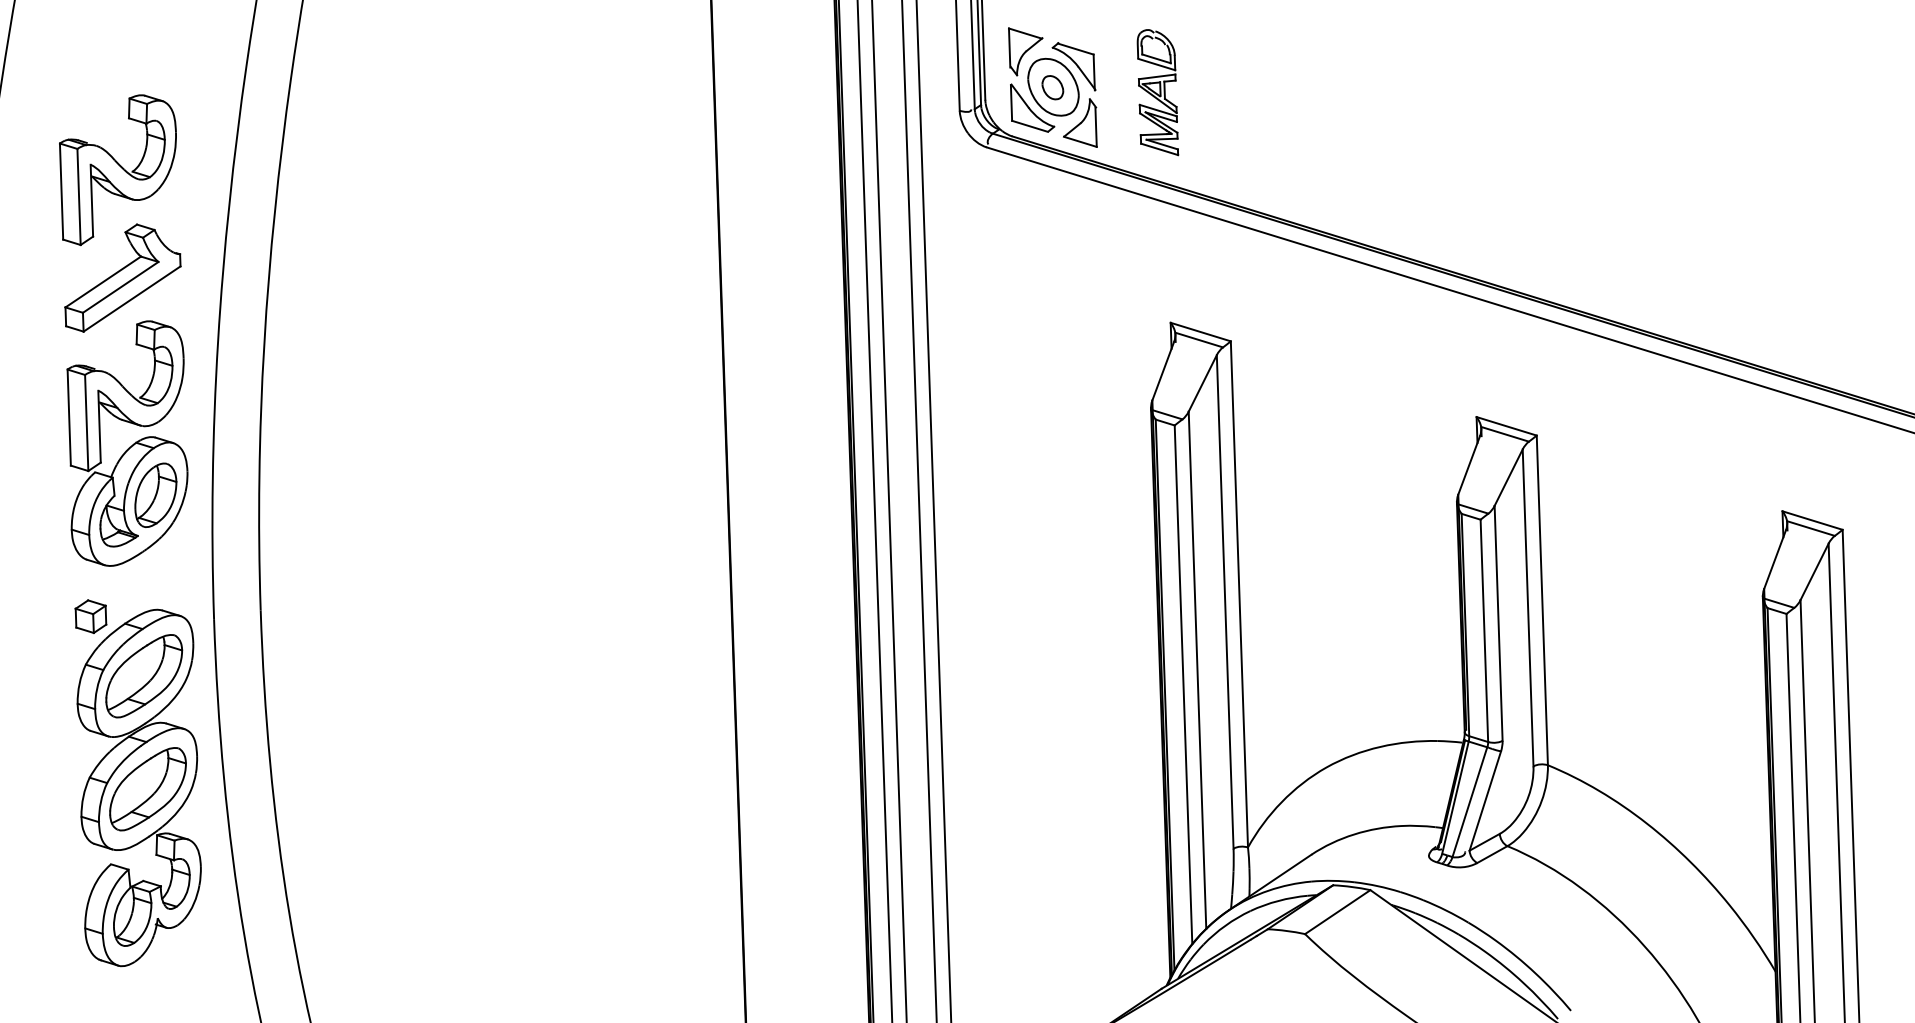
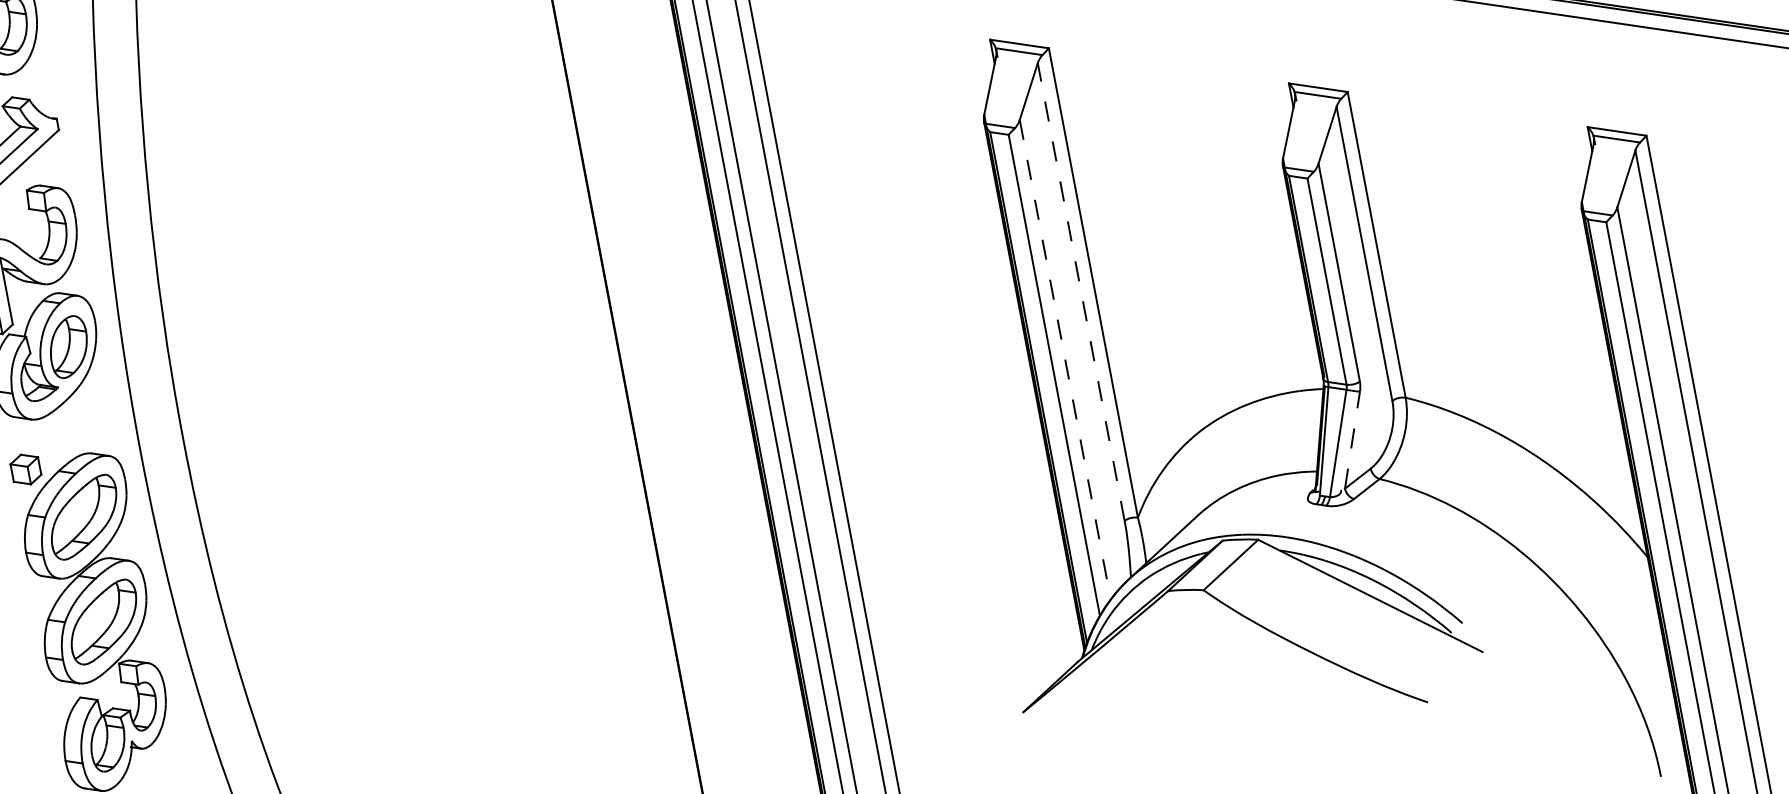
line: (1225, 601) -> (1081, 291), solid -> dashed
line: (1197, 670) -> (1065, 359), solid -> dashed
line: (1485, 800) -> (1352, 439), solid -> dashed

